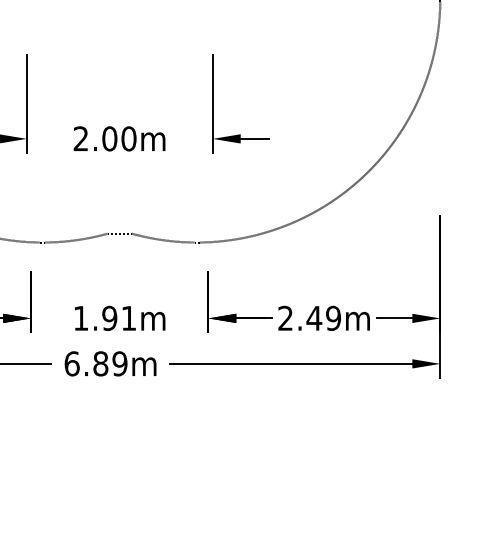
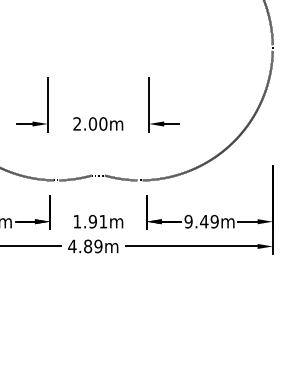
text: (285, 318) -> (188, 221), 2.49m -> 9.49m
text: (72, 363) -> (72, 246), 6.89m -> 4.89m

